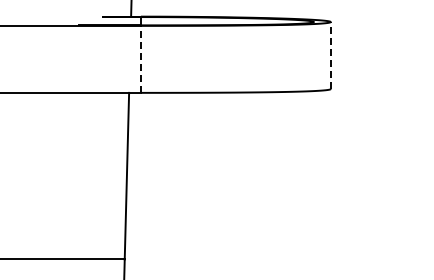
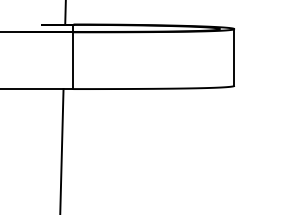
line: (330, 55) -> (234, 57), dashed -> solid
line: (140, 59) -> (73, 60), dashed -> solid

